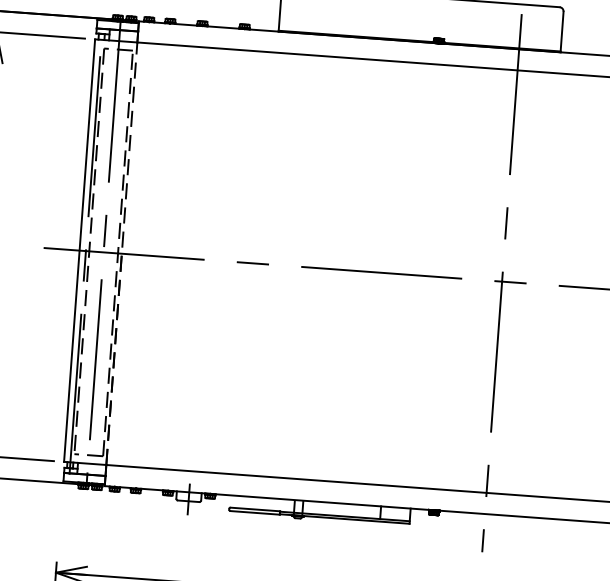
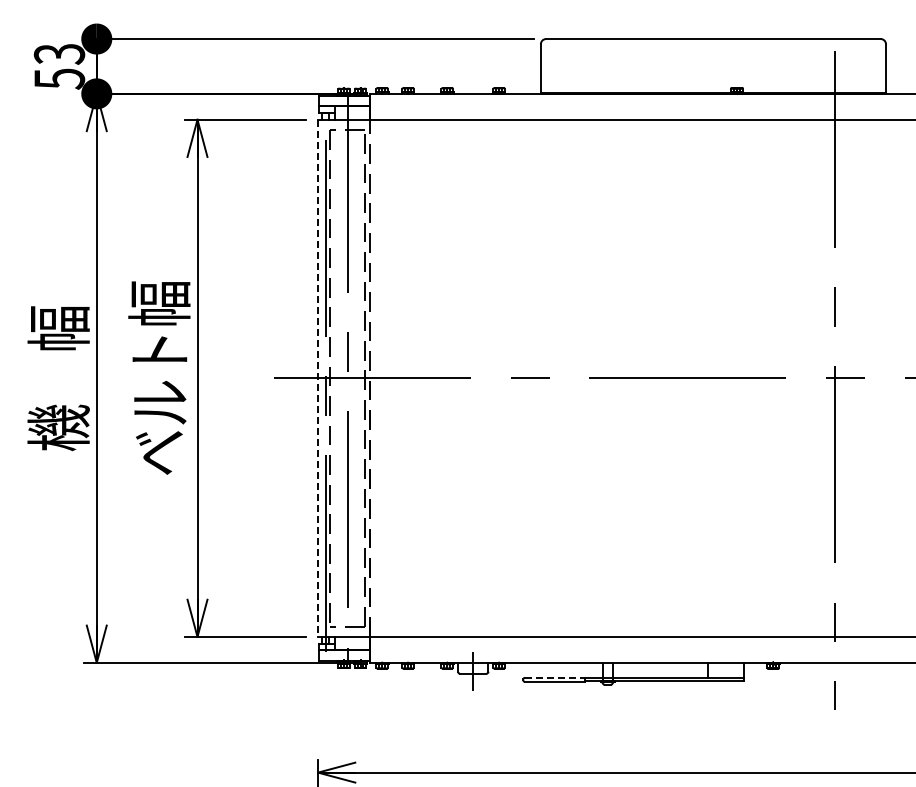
line: (79, 250) -> (318, 378), solid -> dashed
line: (255, 509) -> (555, 677), solid -> dashed

